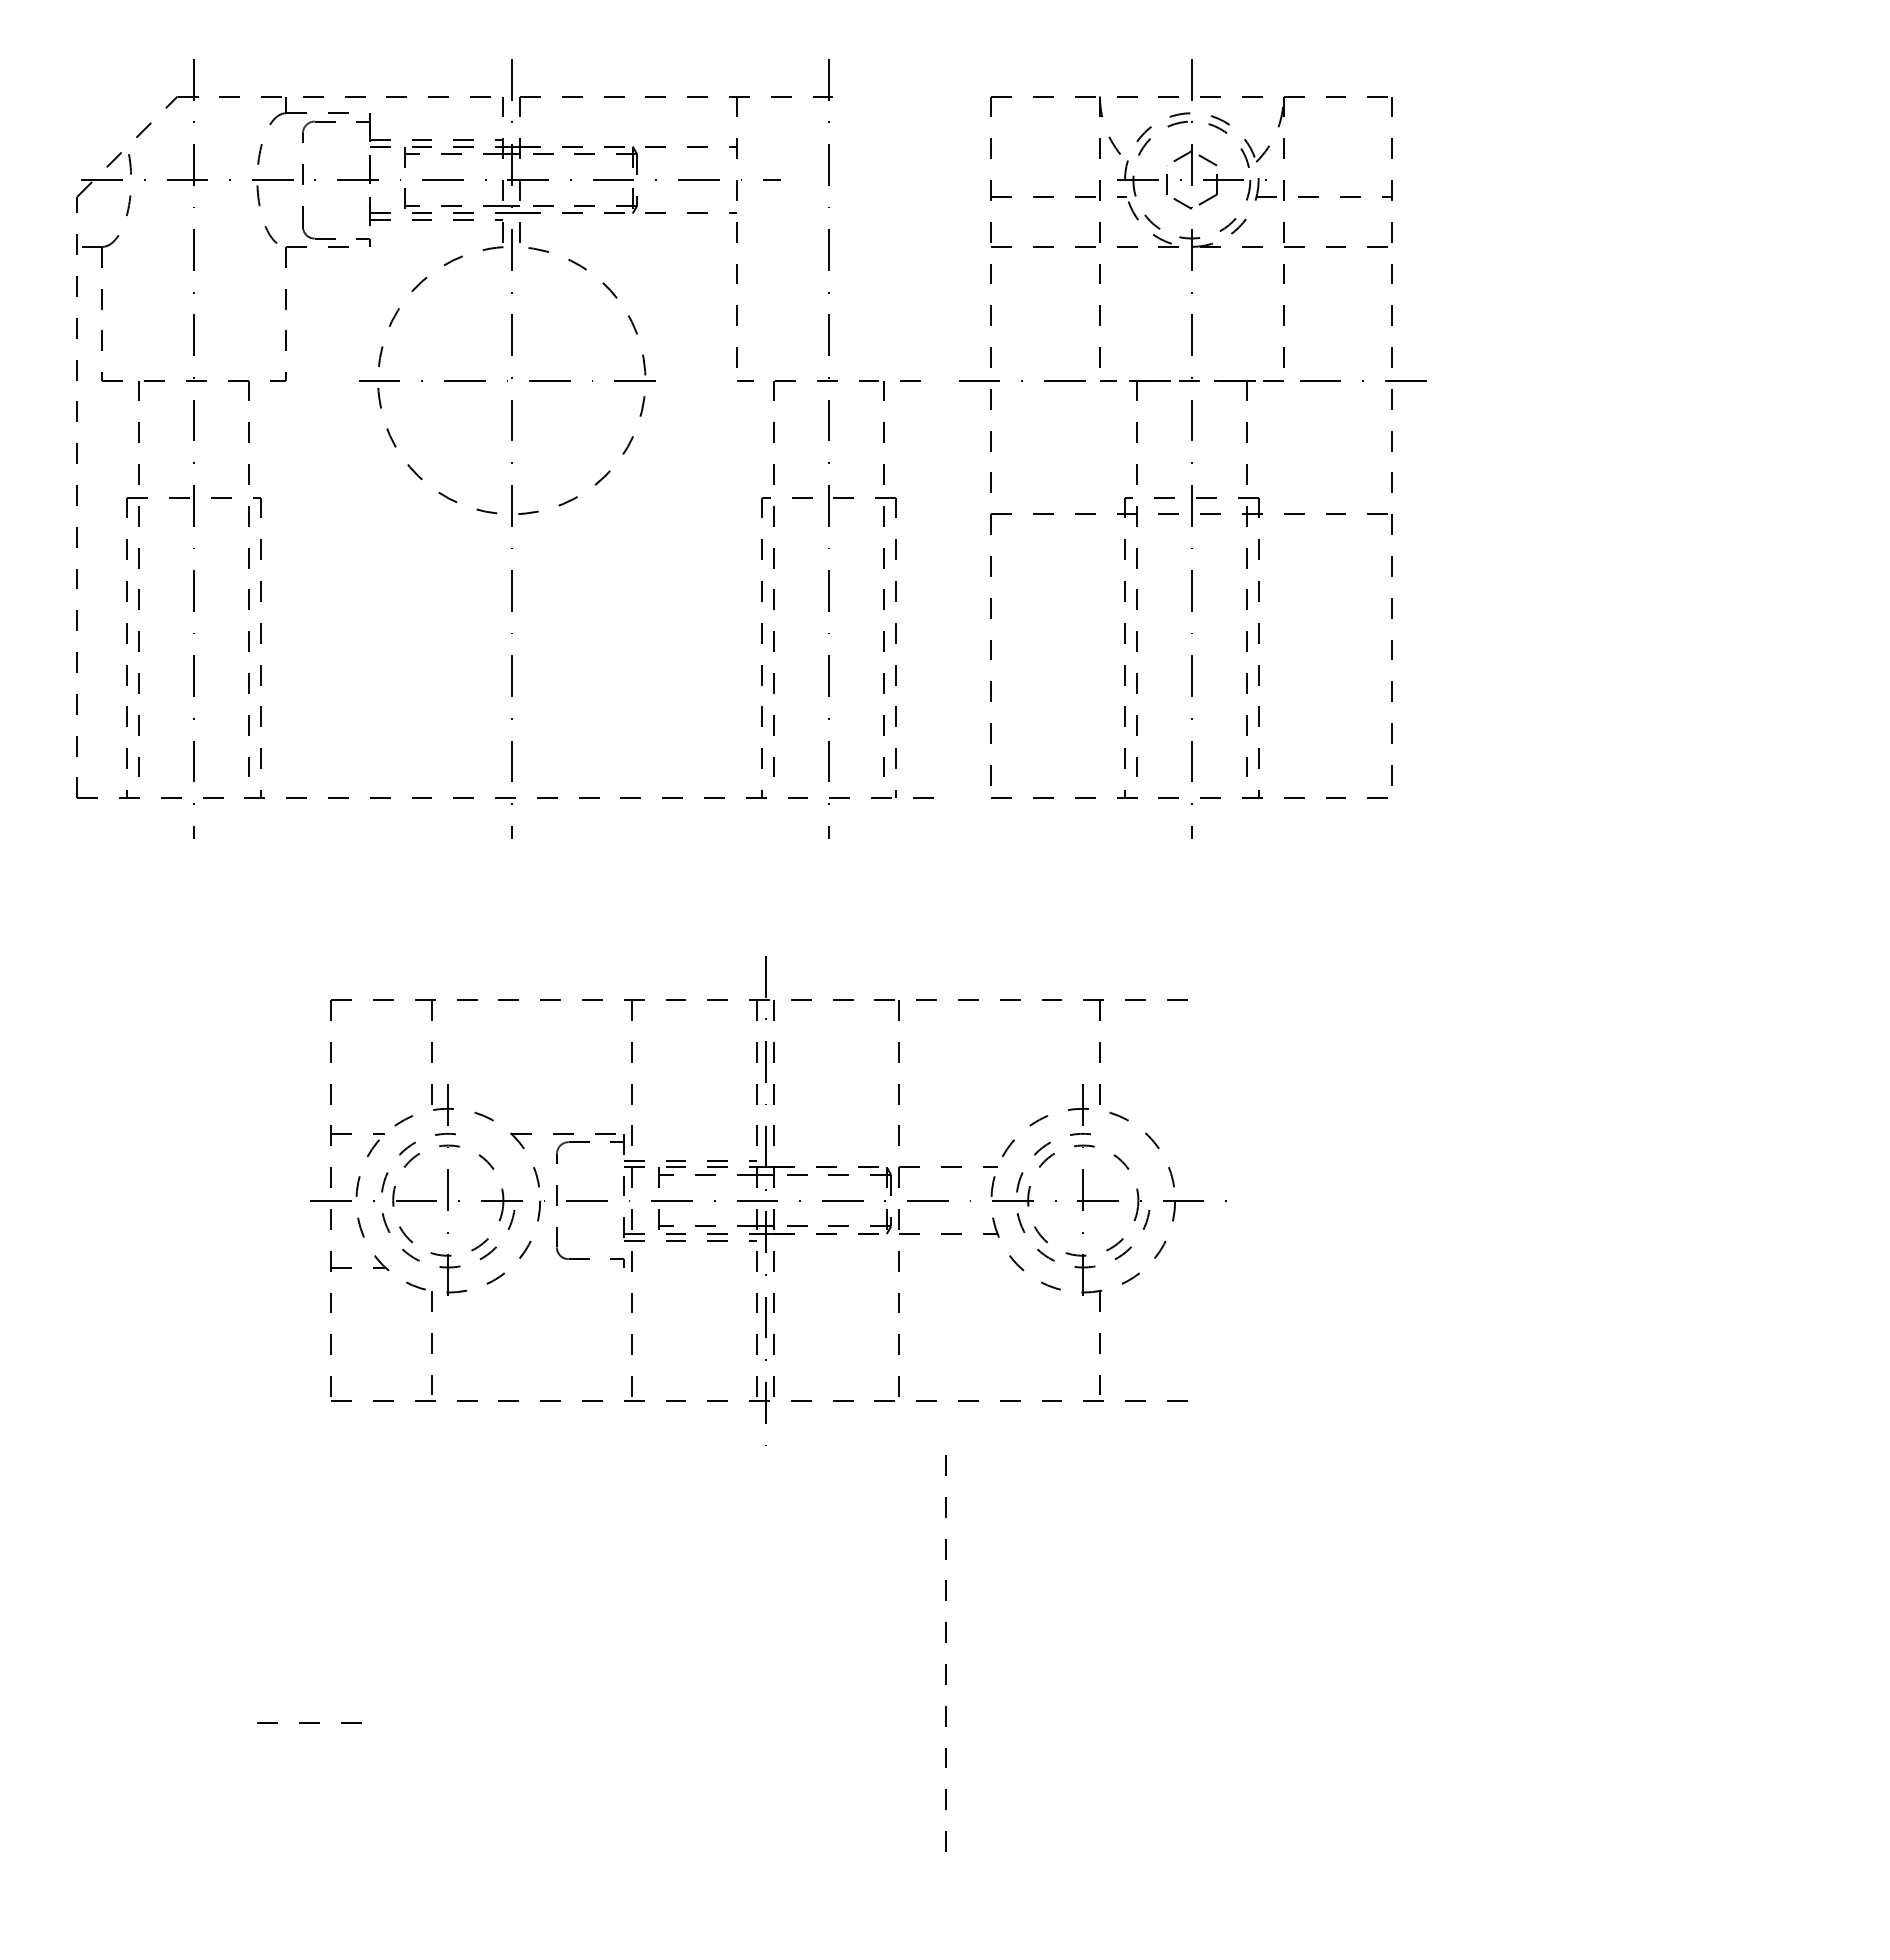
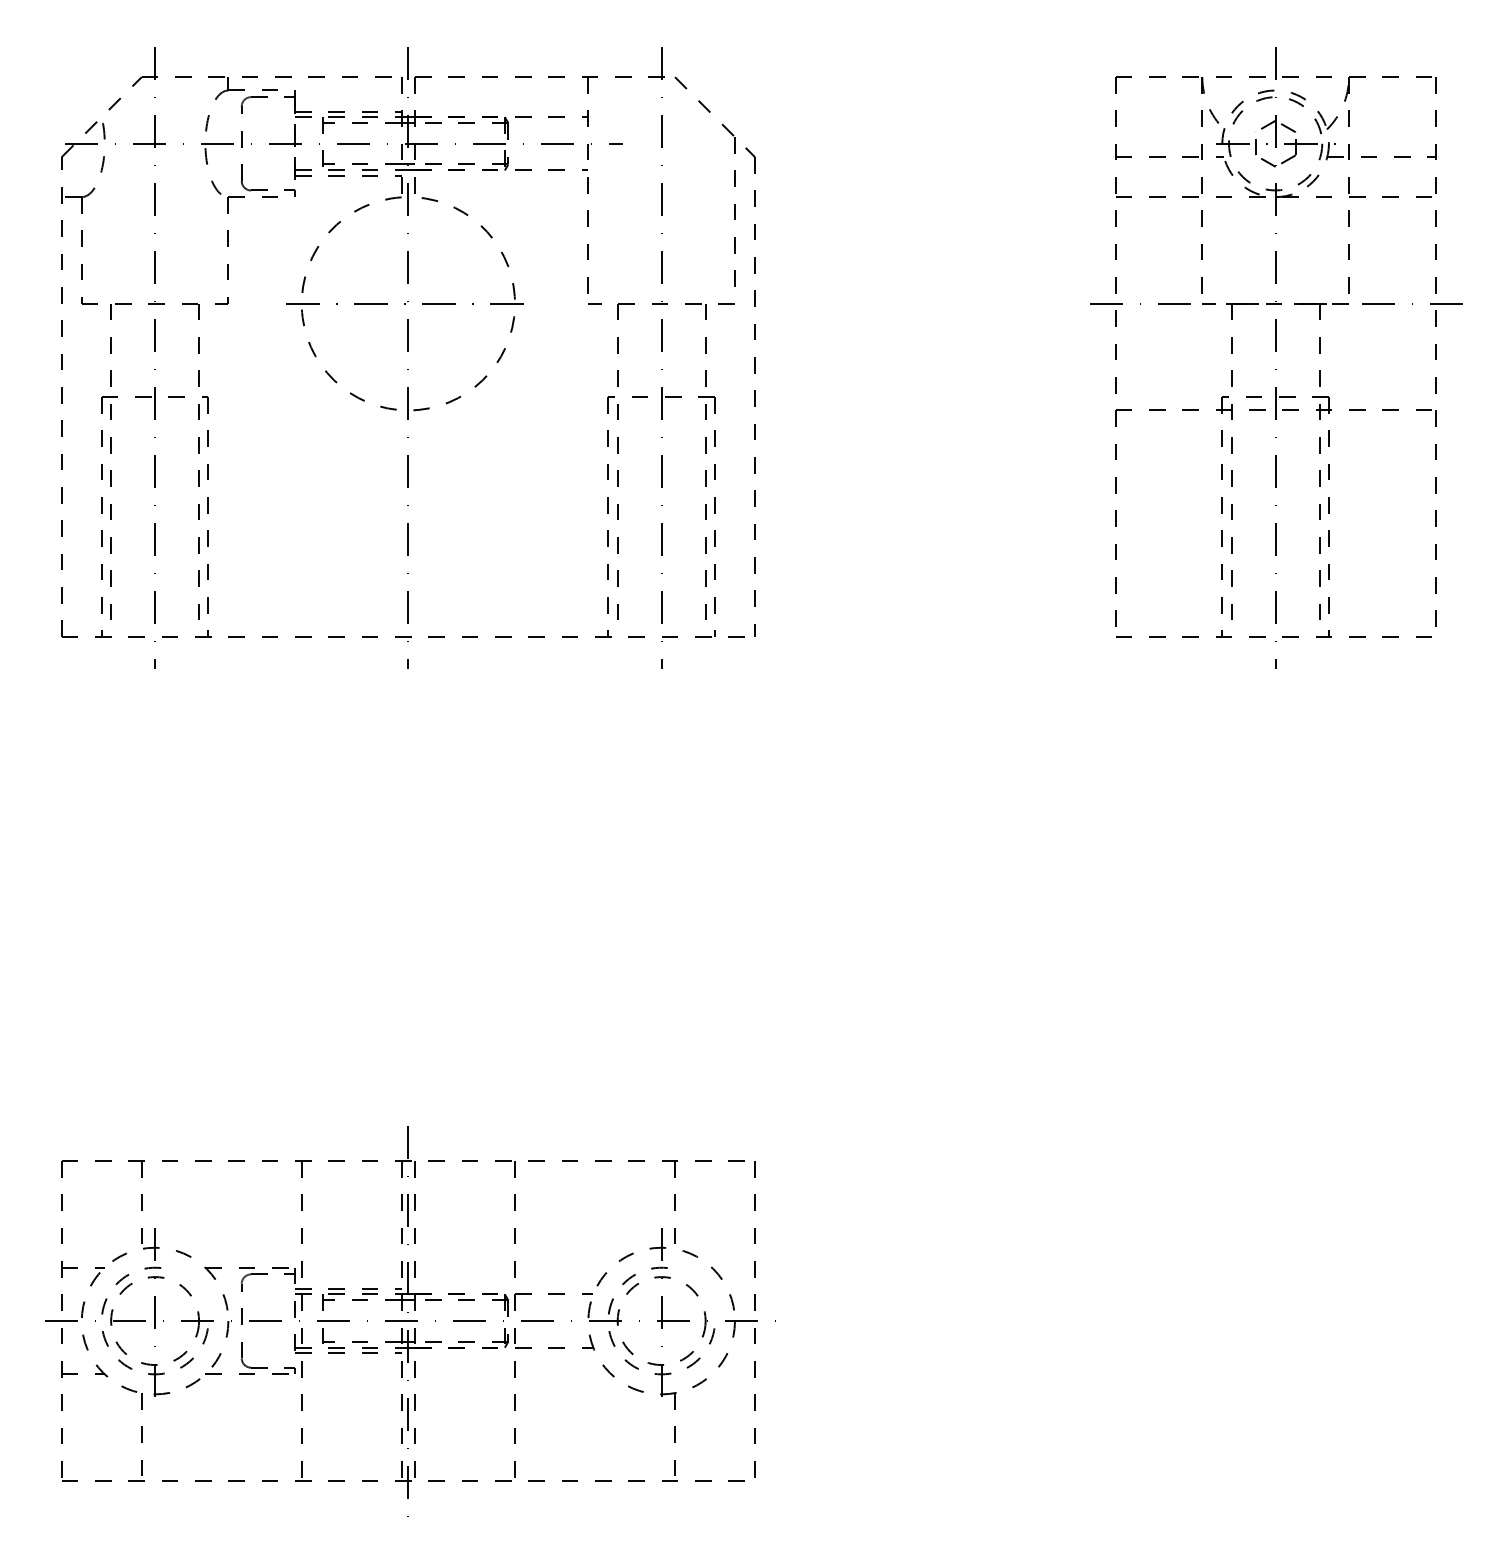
part: (1192, 440) -> (1276, 351), moved
part: (945, 447) -> (754, 357), added
part: (768, 1200) -> (410, 1320), moved

